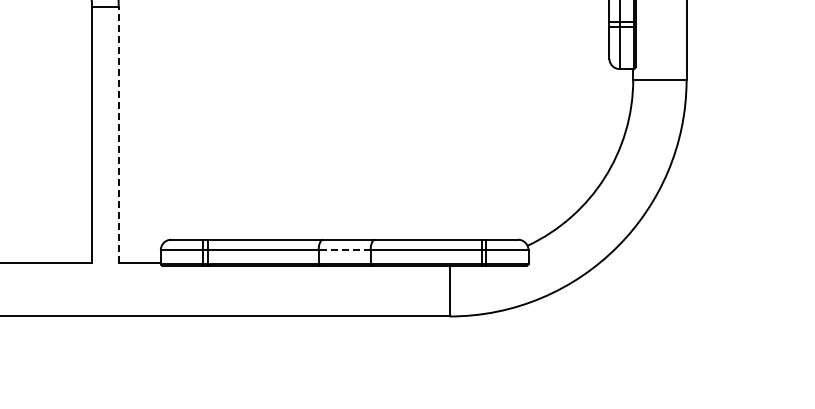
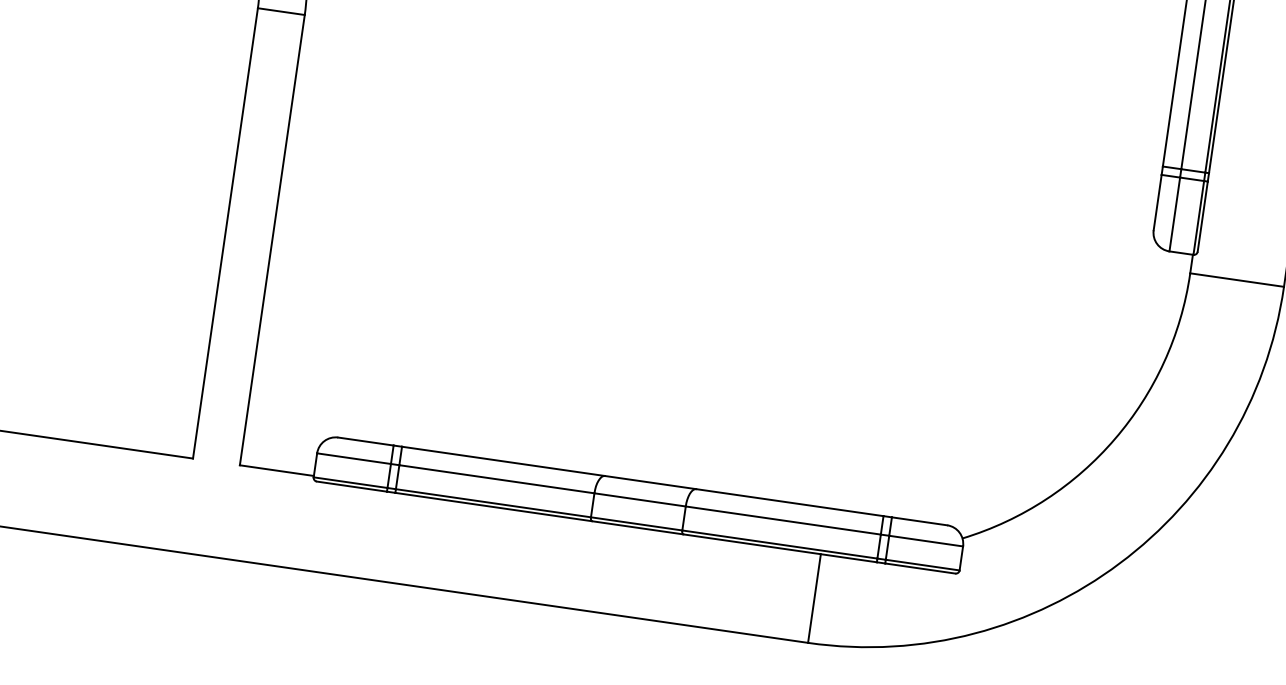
line: (118, 134) -> (272, 239), dashed -> solid
line: (344, 250) -> (639, 500), dashed -> solid

